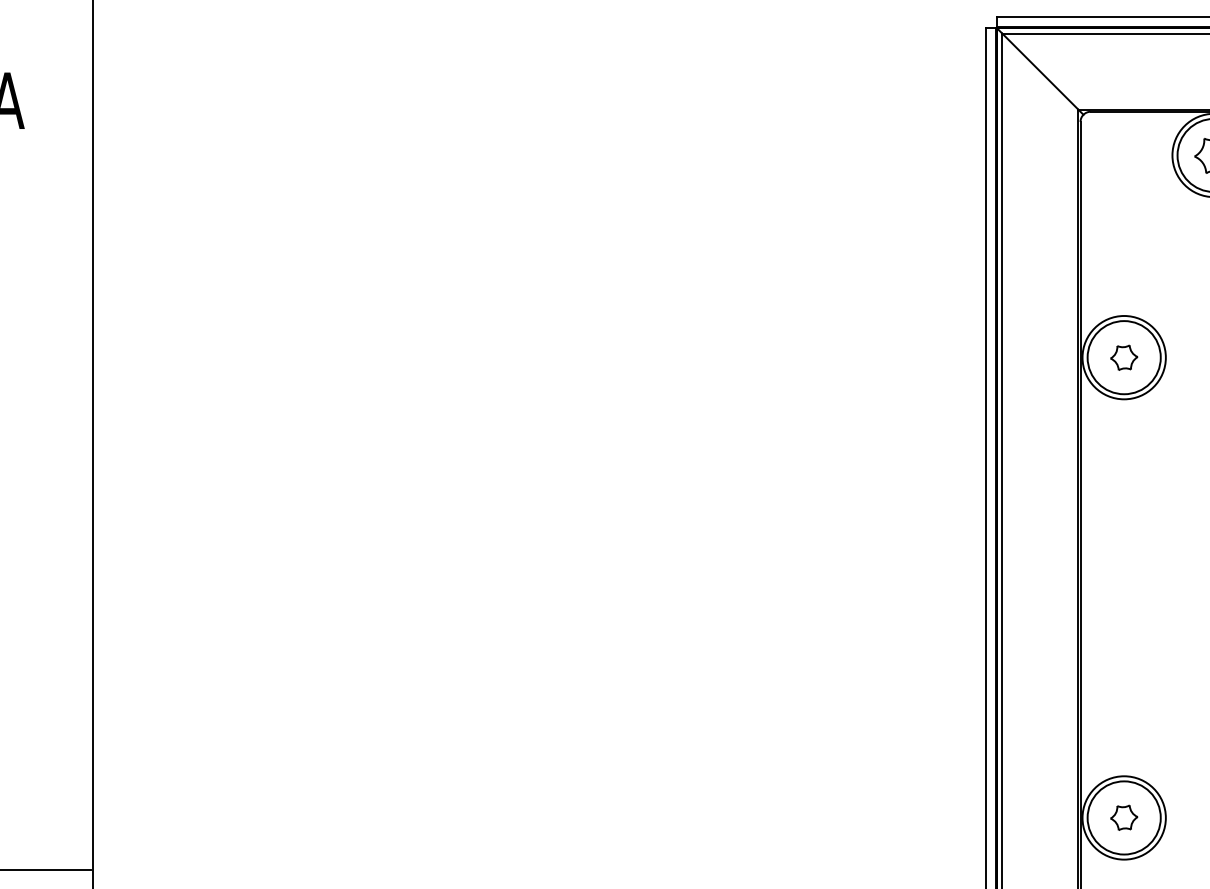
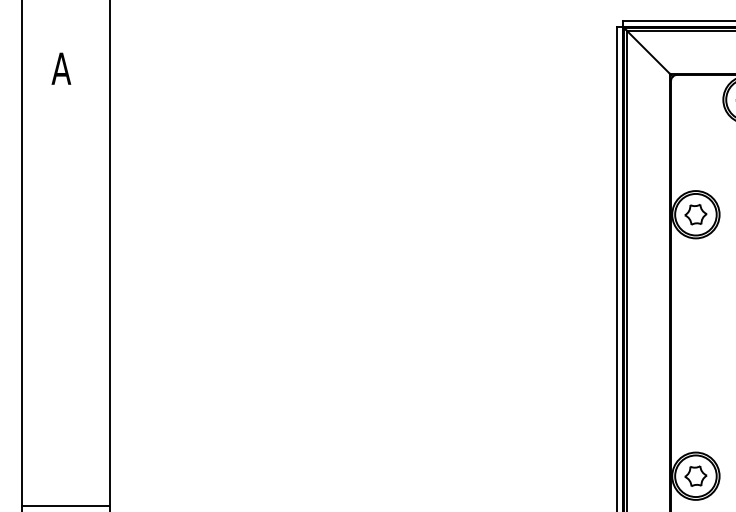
part: (1123, 357) -> (695, 214), size x1.43
part: (1123, 816) -> (695, 475), size x1.43

